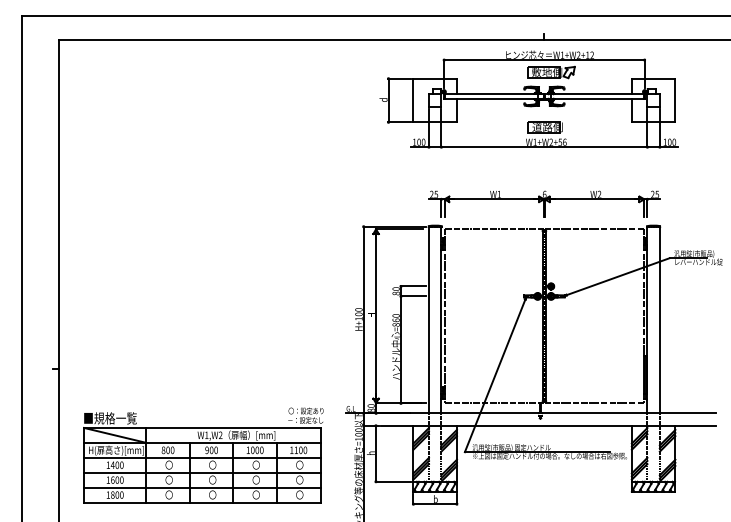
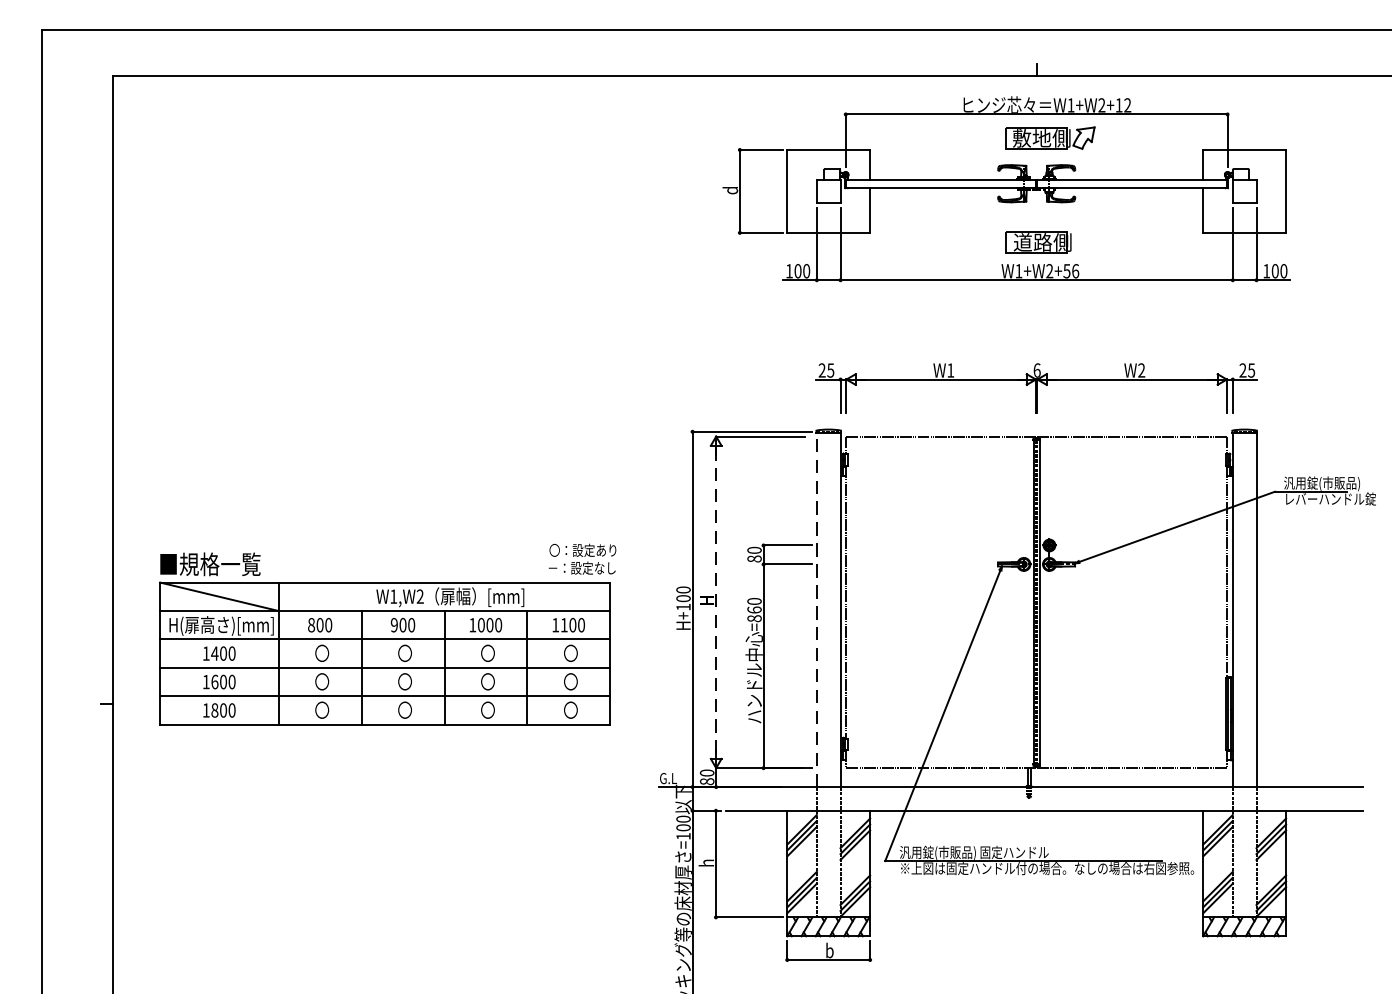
line: (376, 316) -> (716, 602), solid -> dashed
line: (428, 319) -> (815, 608), solid -> dashed
part: (203, 455) -> (387, 635), moved

